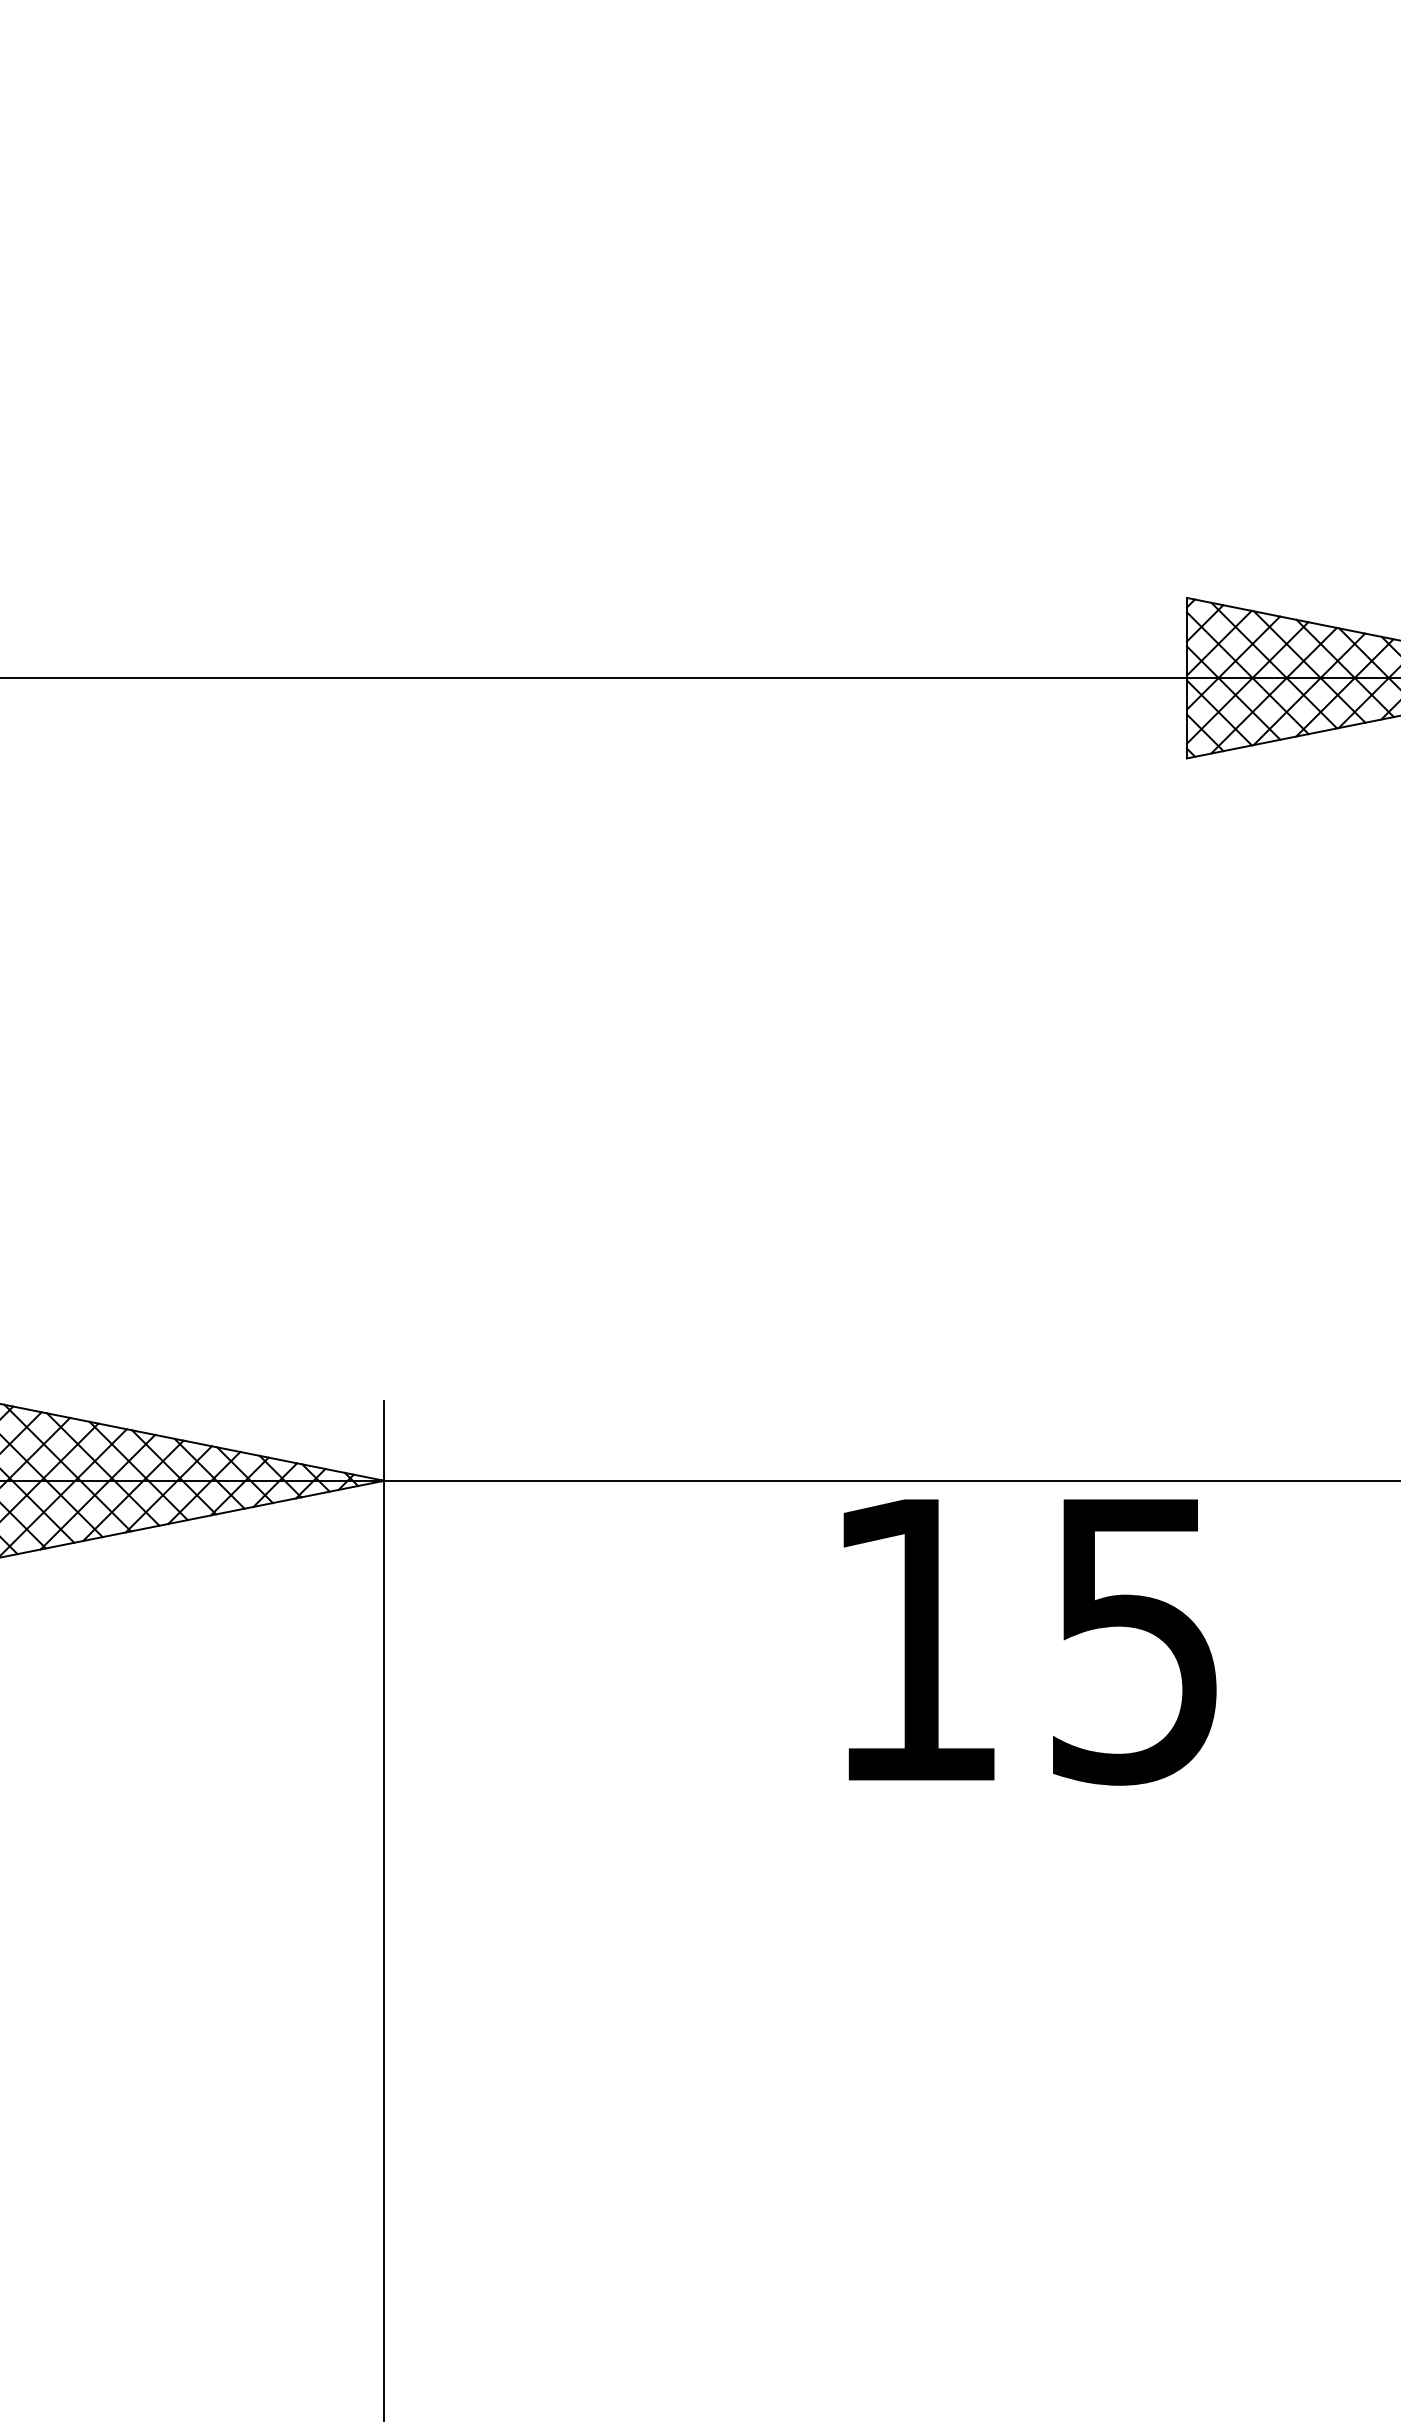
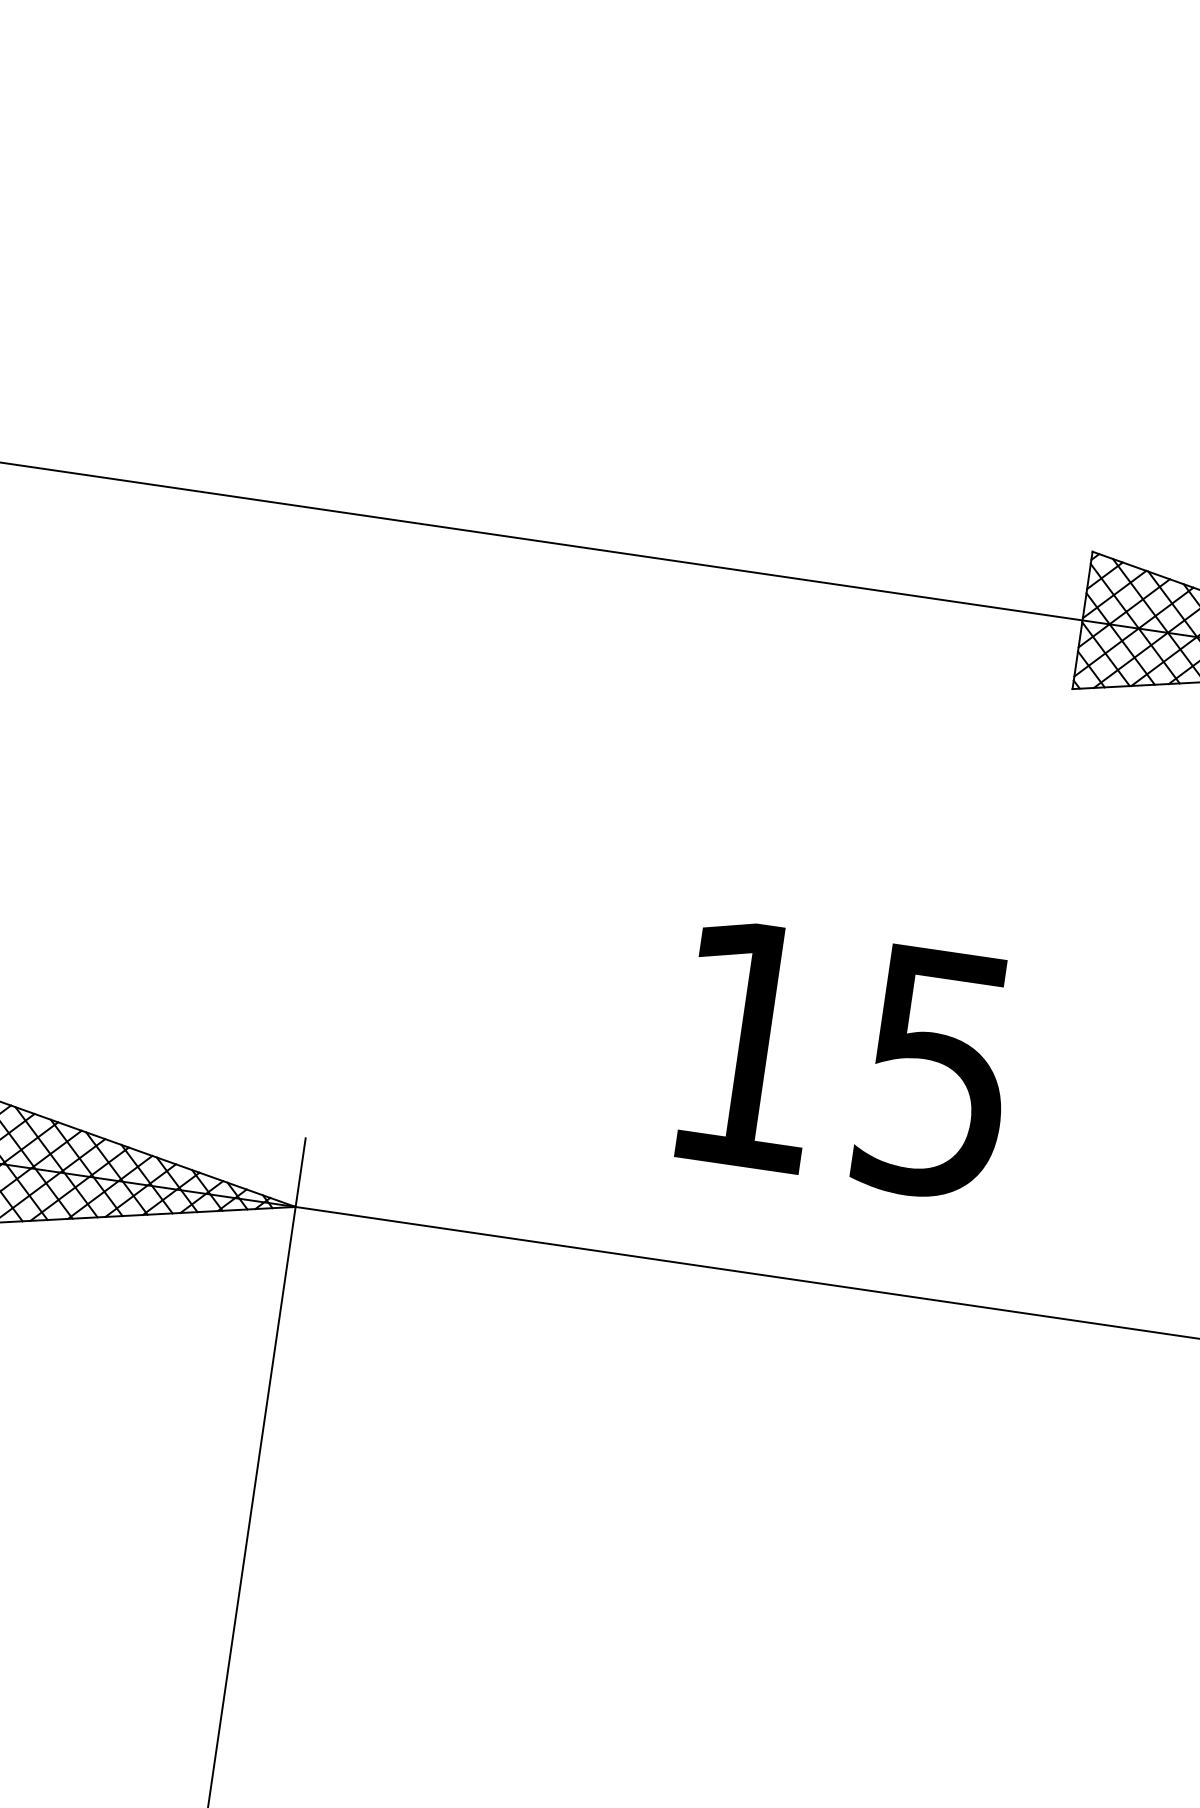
text: (1029, 1642) -> (845, 1061), moved

